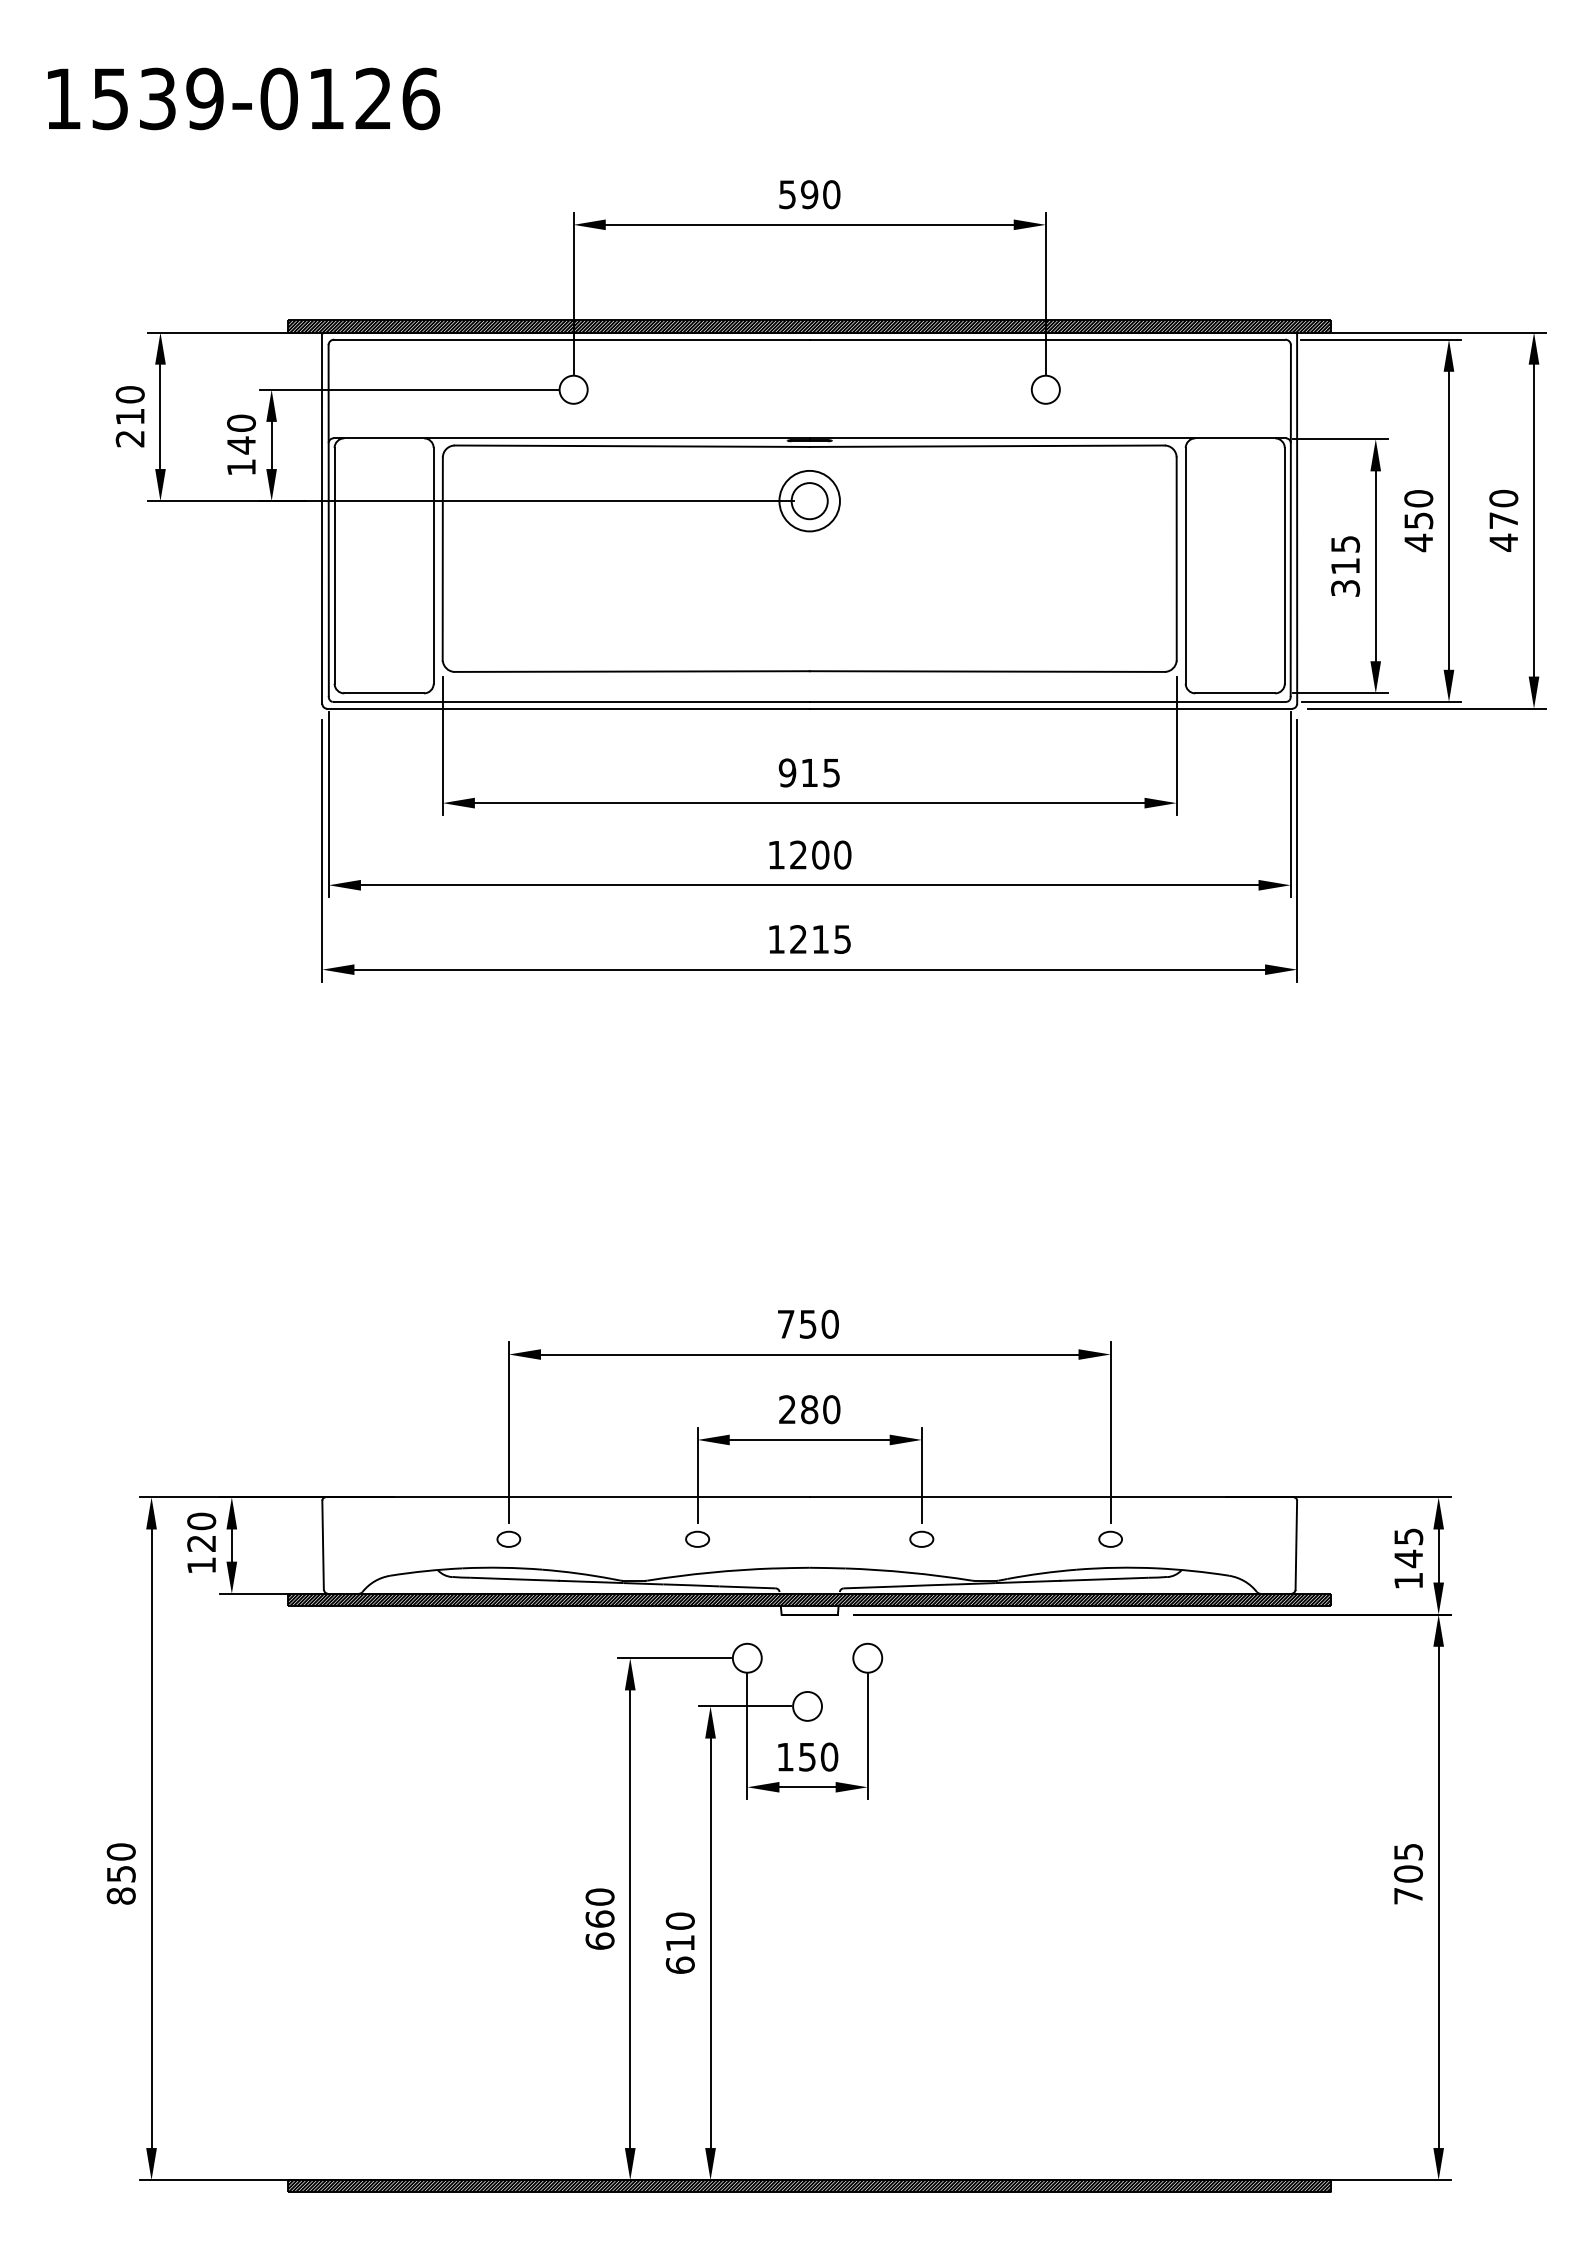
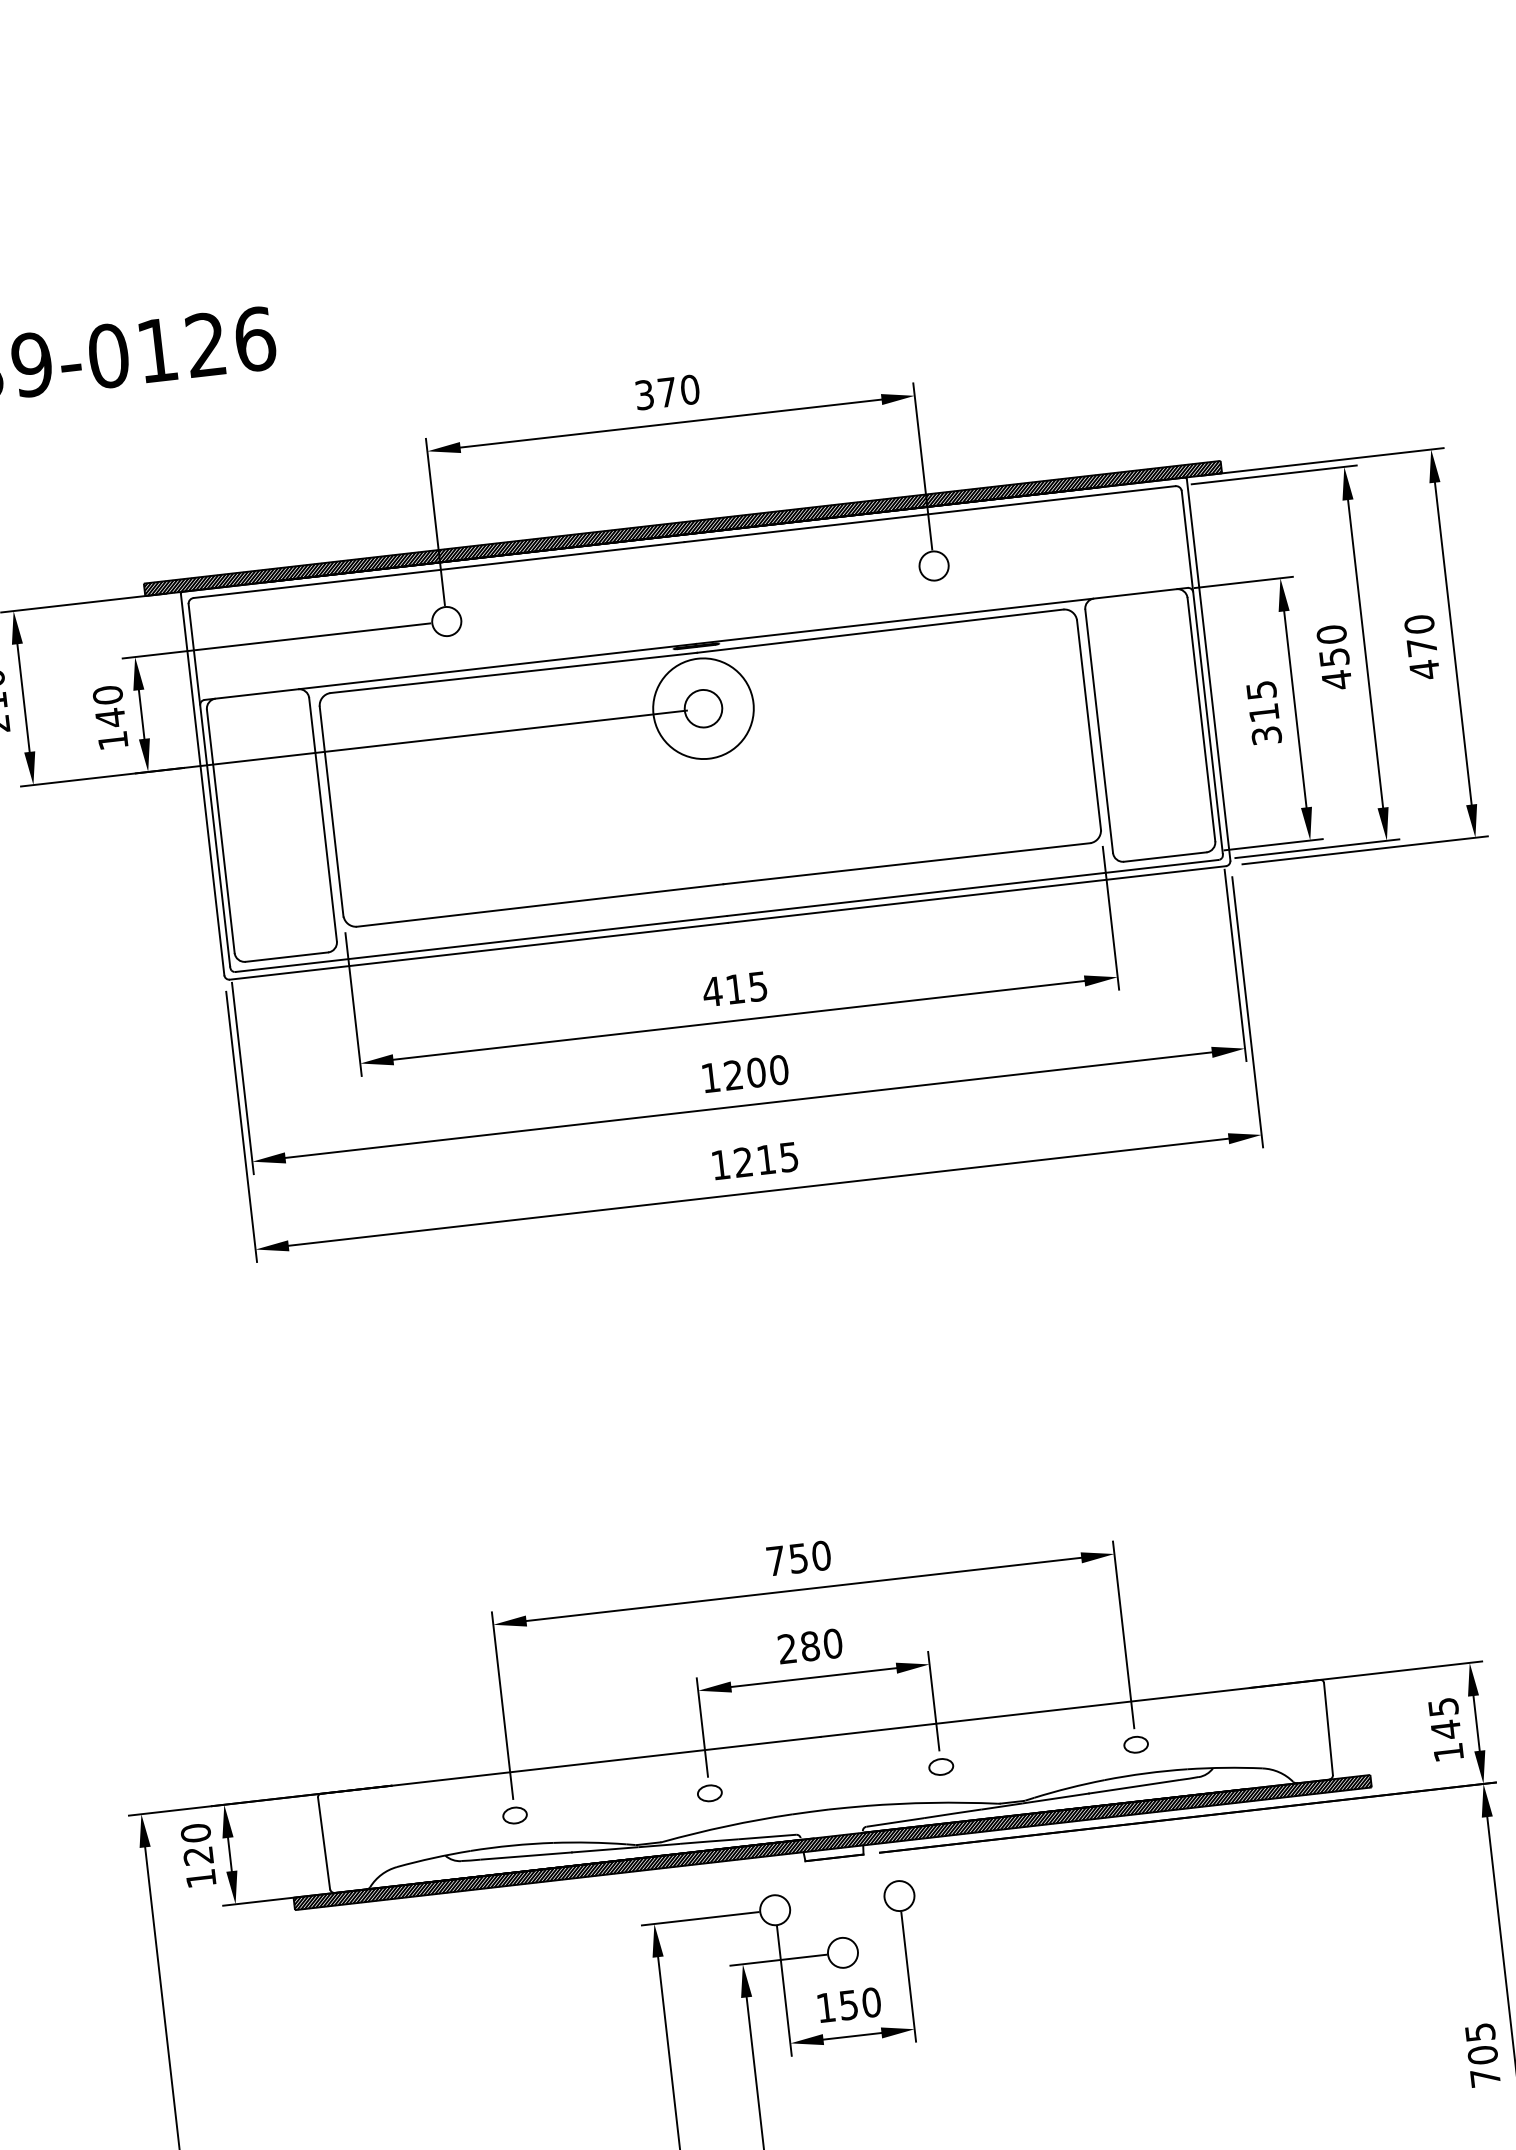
text: (798, 194) -> (655, 393), 590 -> 370
circle: (809, 500) -> (703, 708), size x1.6
text: (787, 772) -> (712, 991), 915 -> 415

